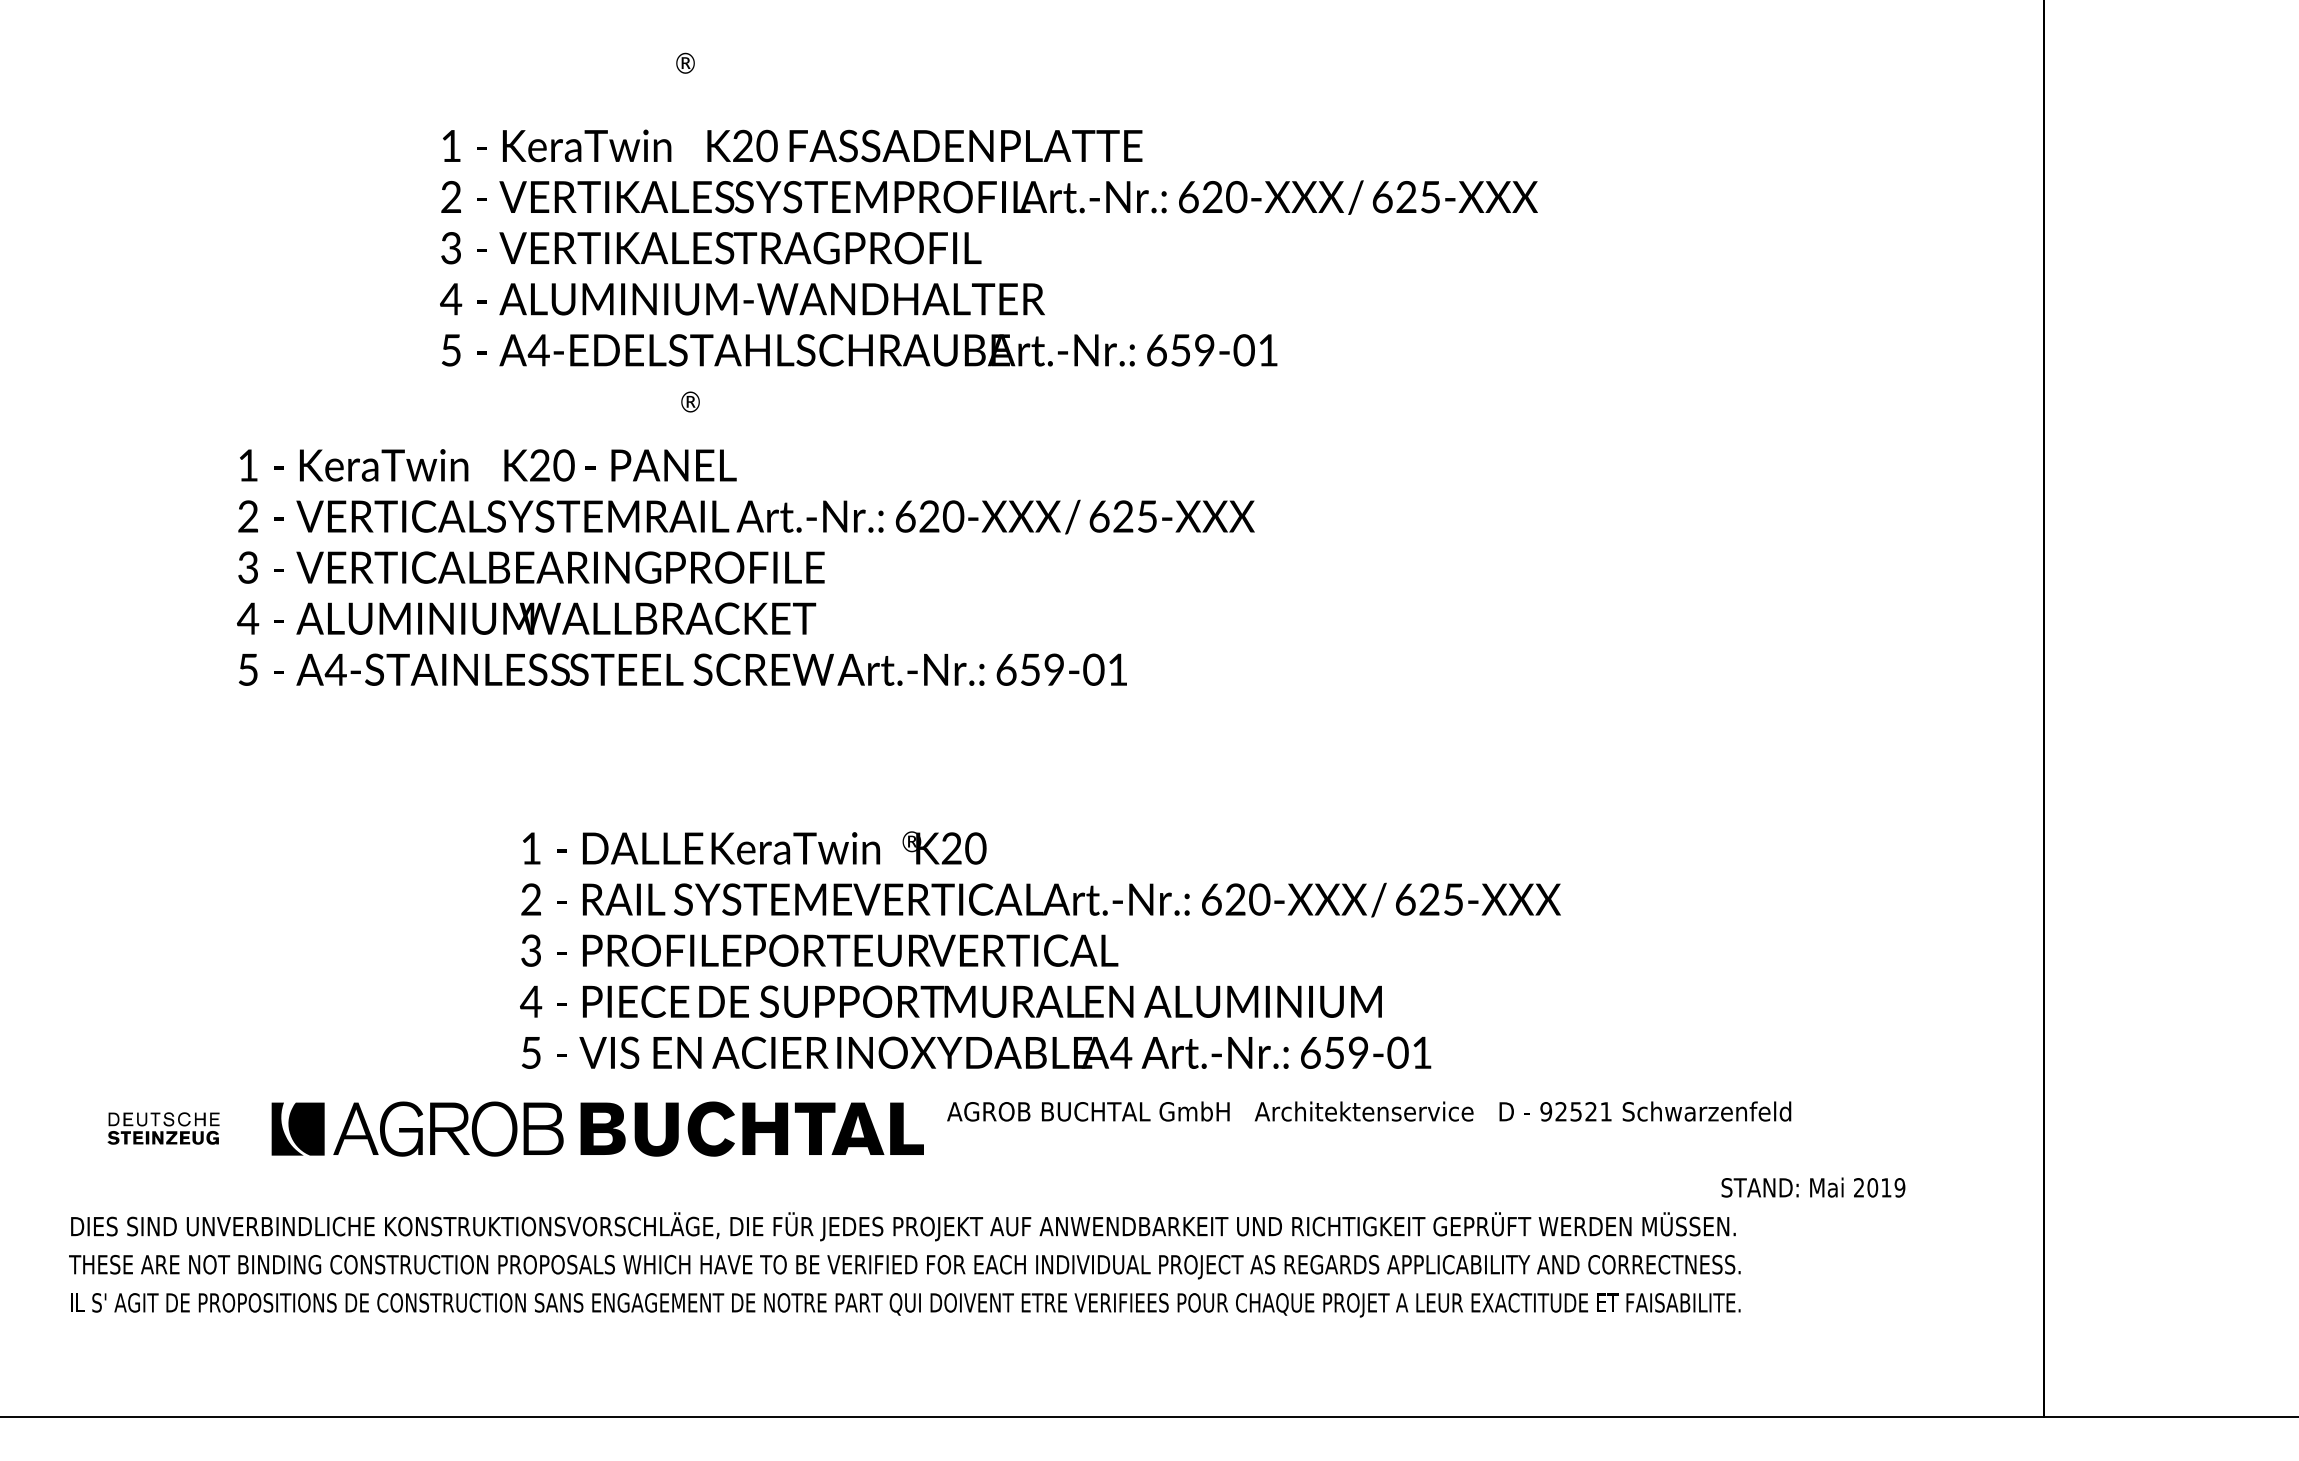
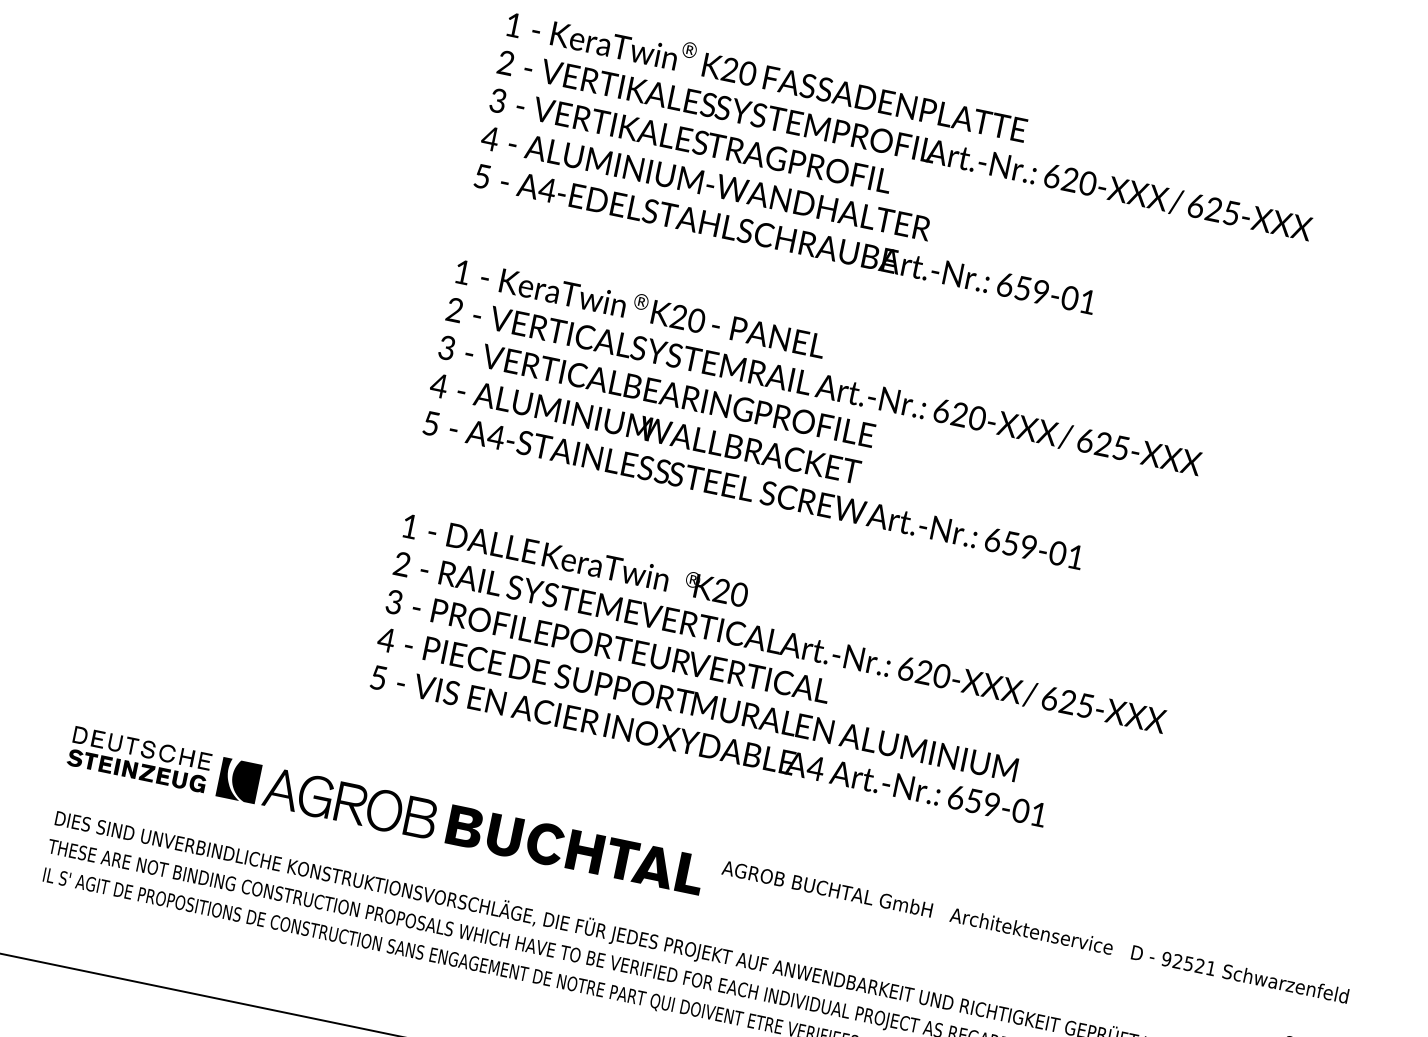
text: (988, 247) -> (896, 182), moved
text: (745, 567) -> (815, 424), moved
text: (1040, 949) -> (771, 679), moved
part: (163, 1128) -> (139, 759), size x1.67

